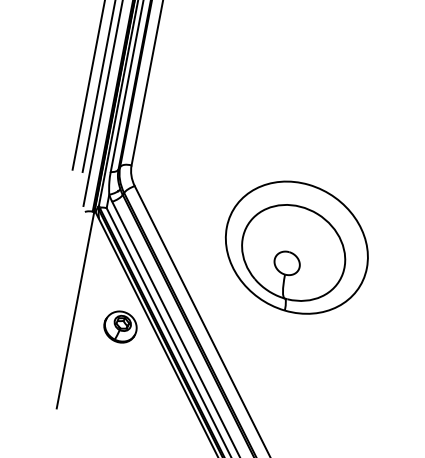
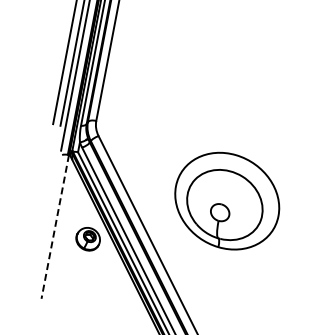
part: (297, 246) -> (227, 200), moved
line: (75, 310) -> (55, 227), solid -> dashed

